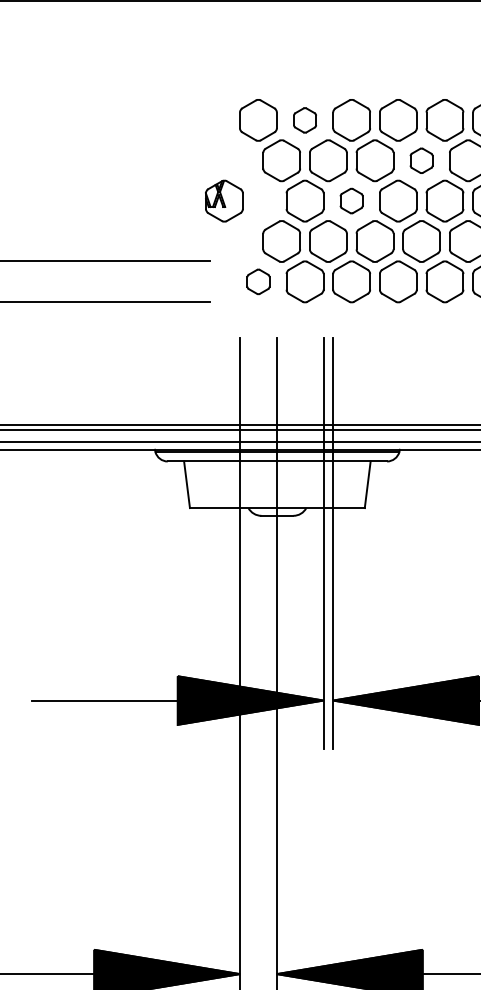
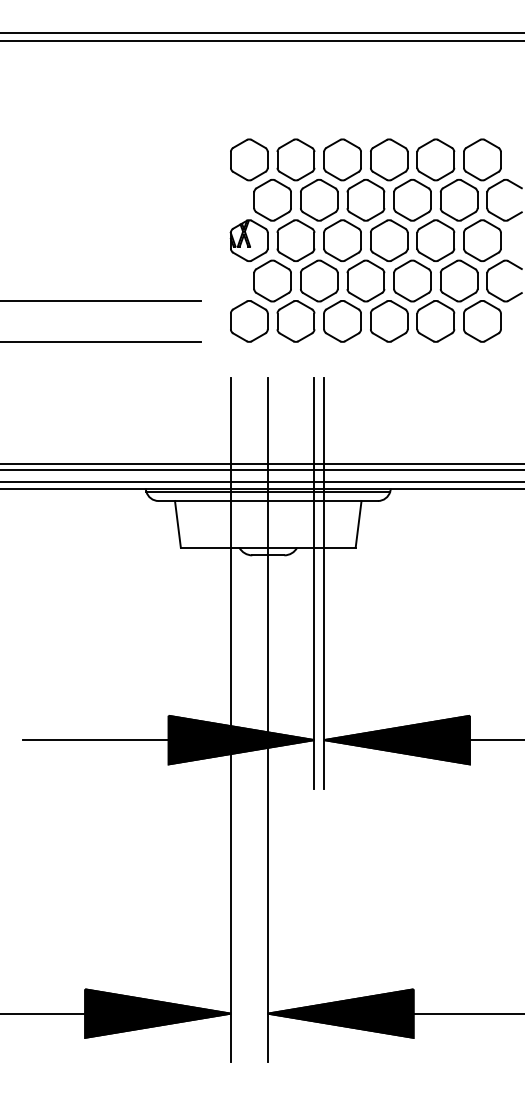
part: (304, 119) -> (295, 159), size x1.67
part: (421, 160) -> (412, 200), size x1.67
part: (223, 200) -> (248, 240), moved
part: (351, 200) -> (342, 240), size x1.67
part: (258, 281) -> (249, 321), size x1.67

